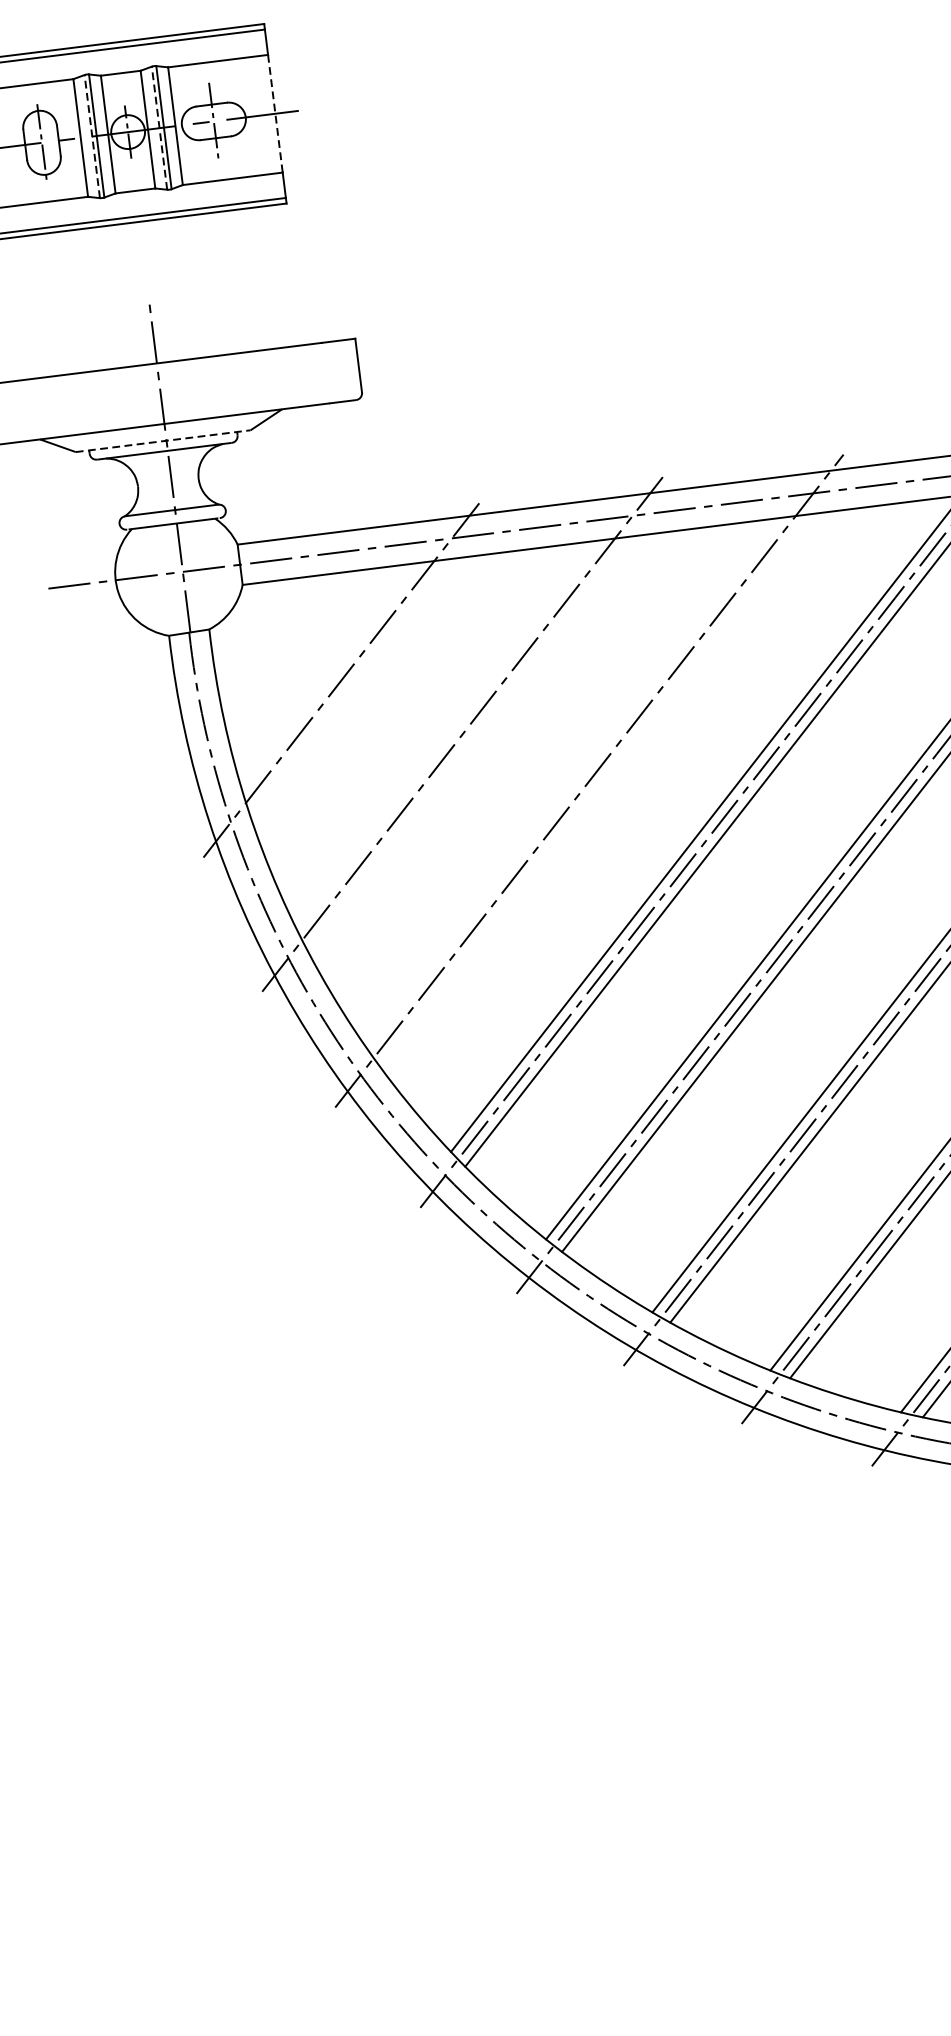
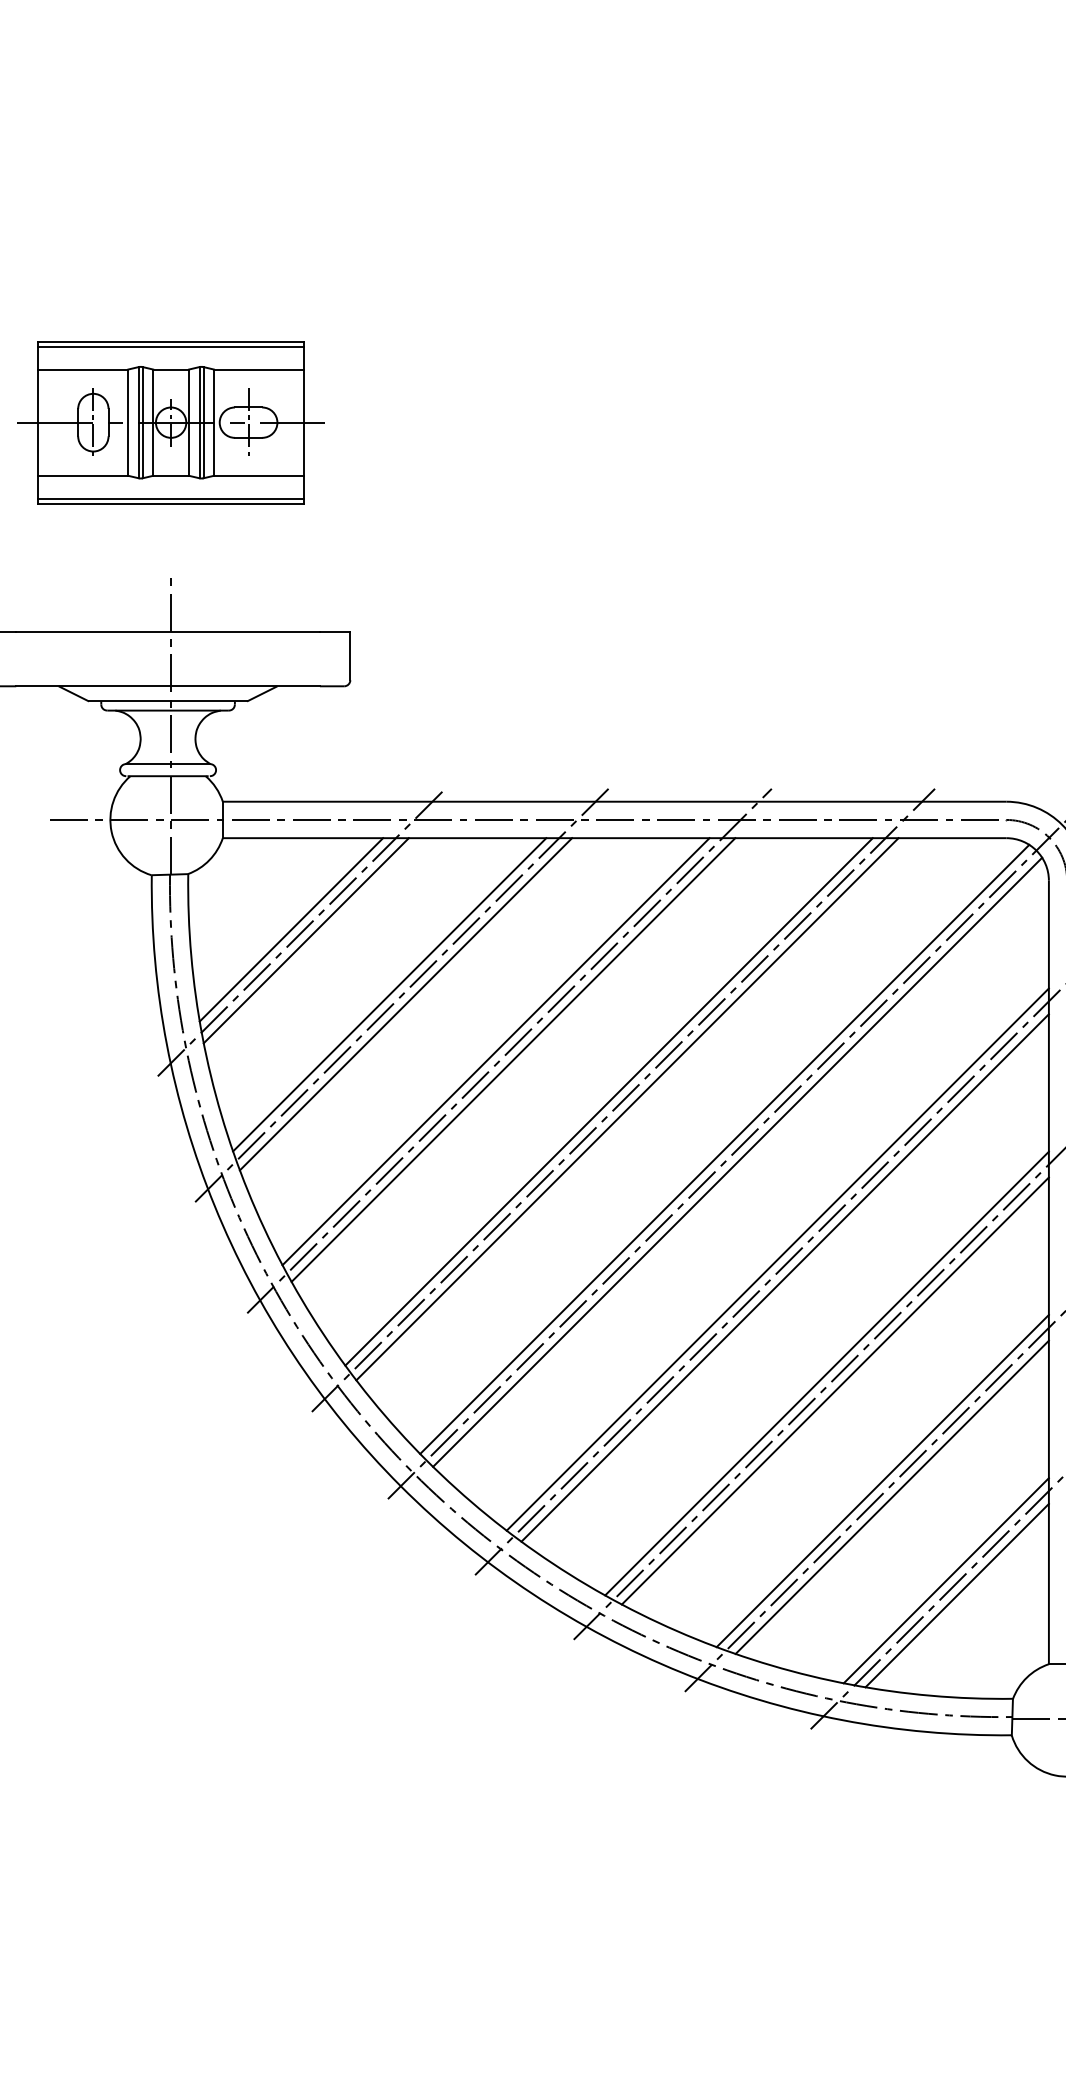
line: (275, 114) -> (304, 423), dashed -> solid
line: (159, 127) -> (199, 422), dashed -> solid
line: (91, 136) -> (138, 422), dashed -> solid
line: (163, 441) -> (168, 701), dashed -> solid
line: (331, 676) -> (291, 929), added
line: (348, 686) -> (305, 940), added
line: (448, 735) -> (389, 994), added
line: (467, 743) -> (405, 1004), added
line: (573, 783) -> (495, 1051), added
line: (594, 789) -> (513, 1059), added

